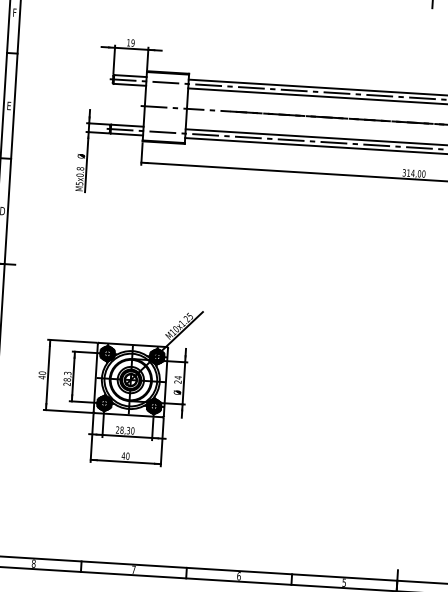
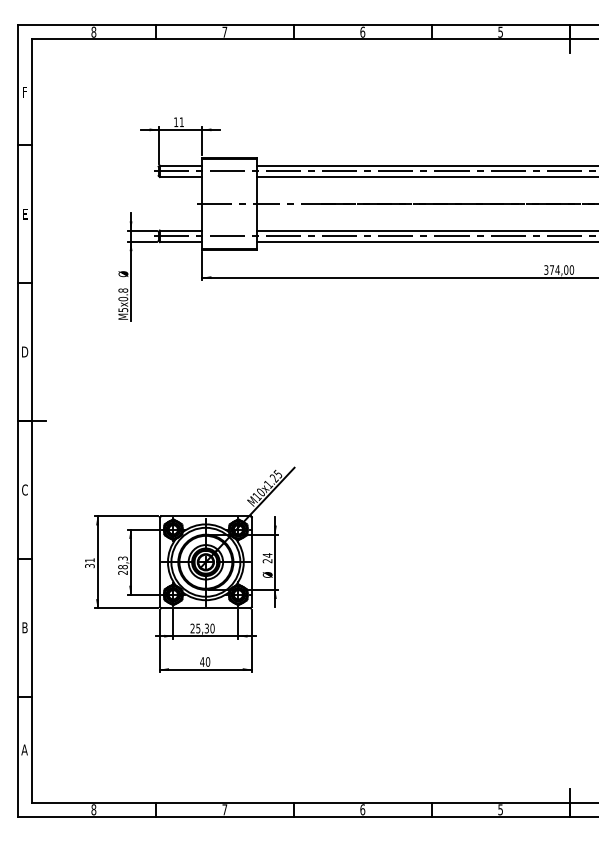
text: (132, 43) -> (181, 122), 19 -> 11
text: (408, 172) -> (551, 269), 314,00 -> 374,00
text: (41, 375) -> (89, 563), 40 -> 31
text: (122, 430) -> (198, 628), 28,30 -> 25,30

